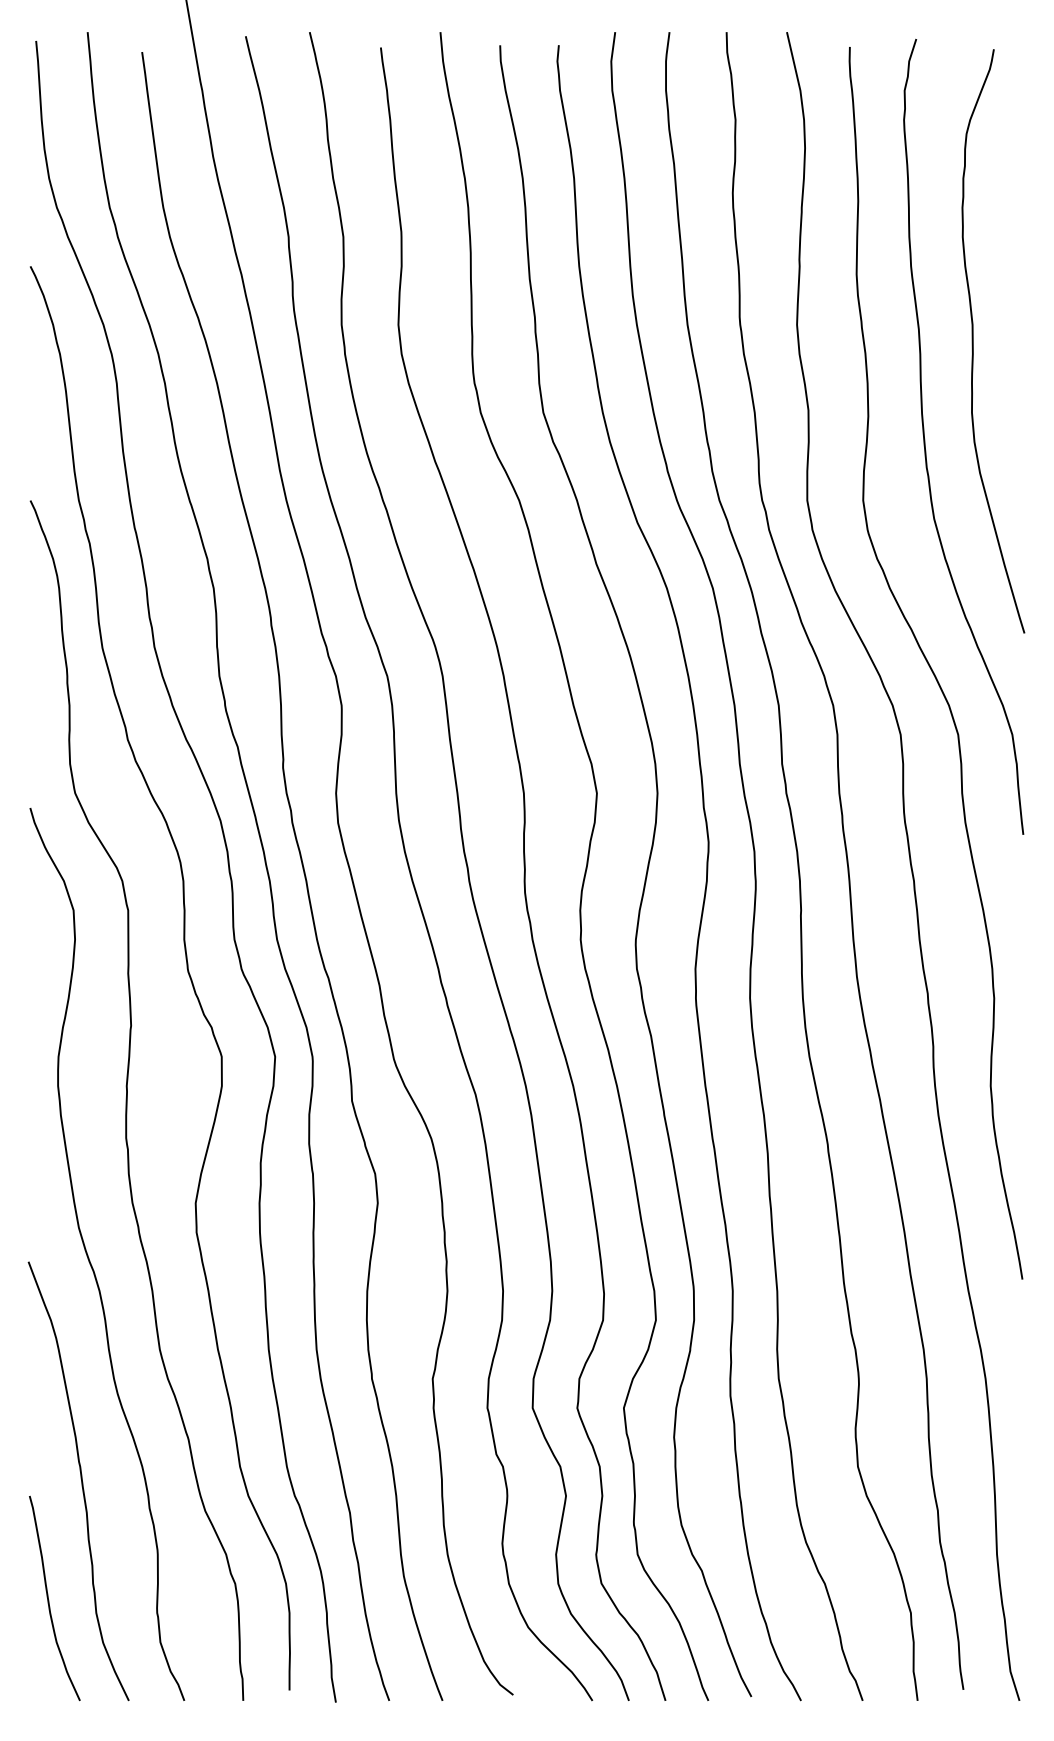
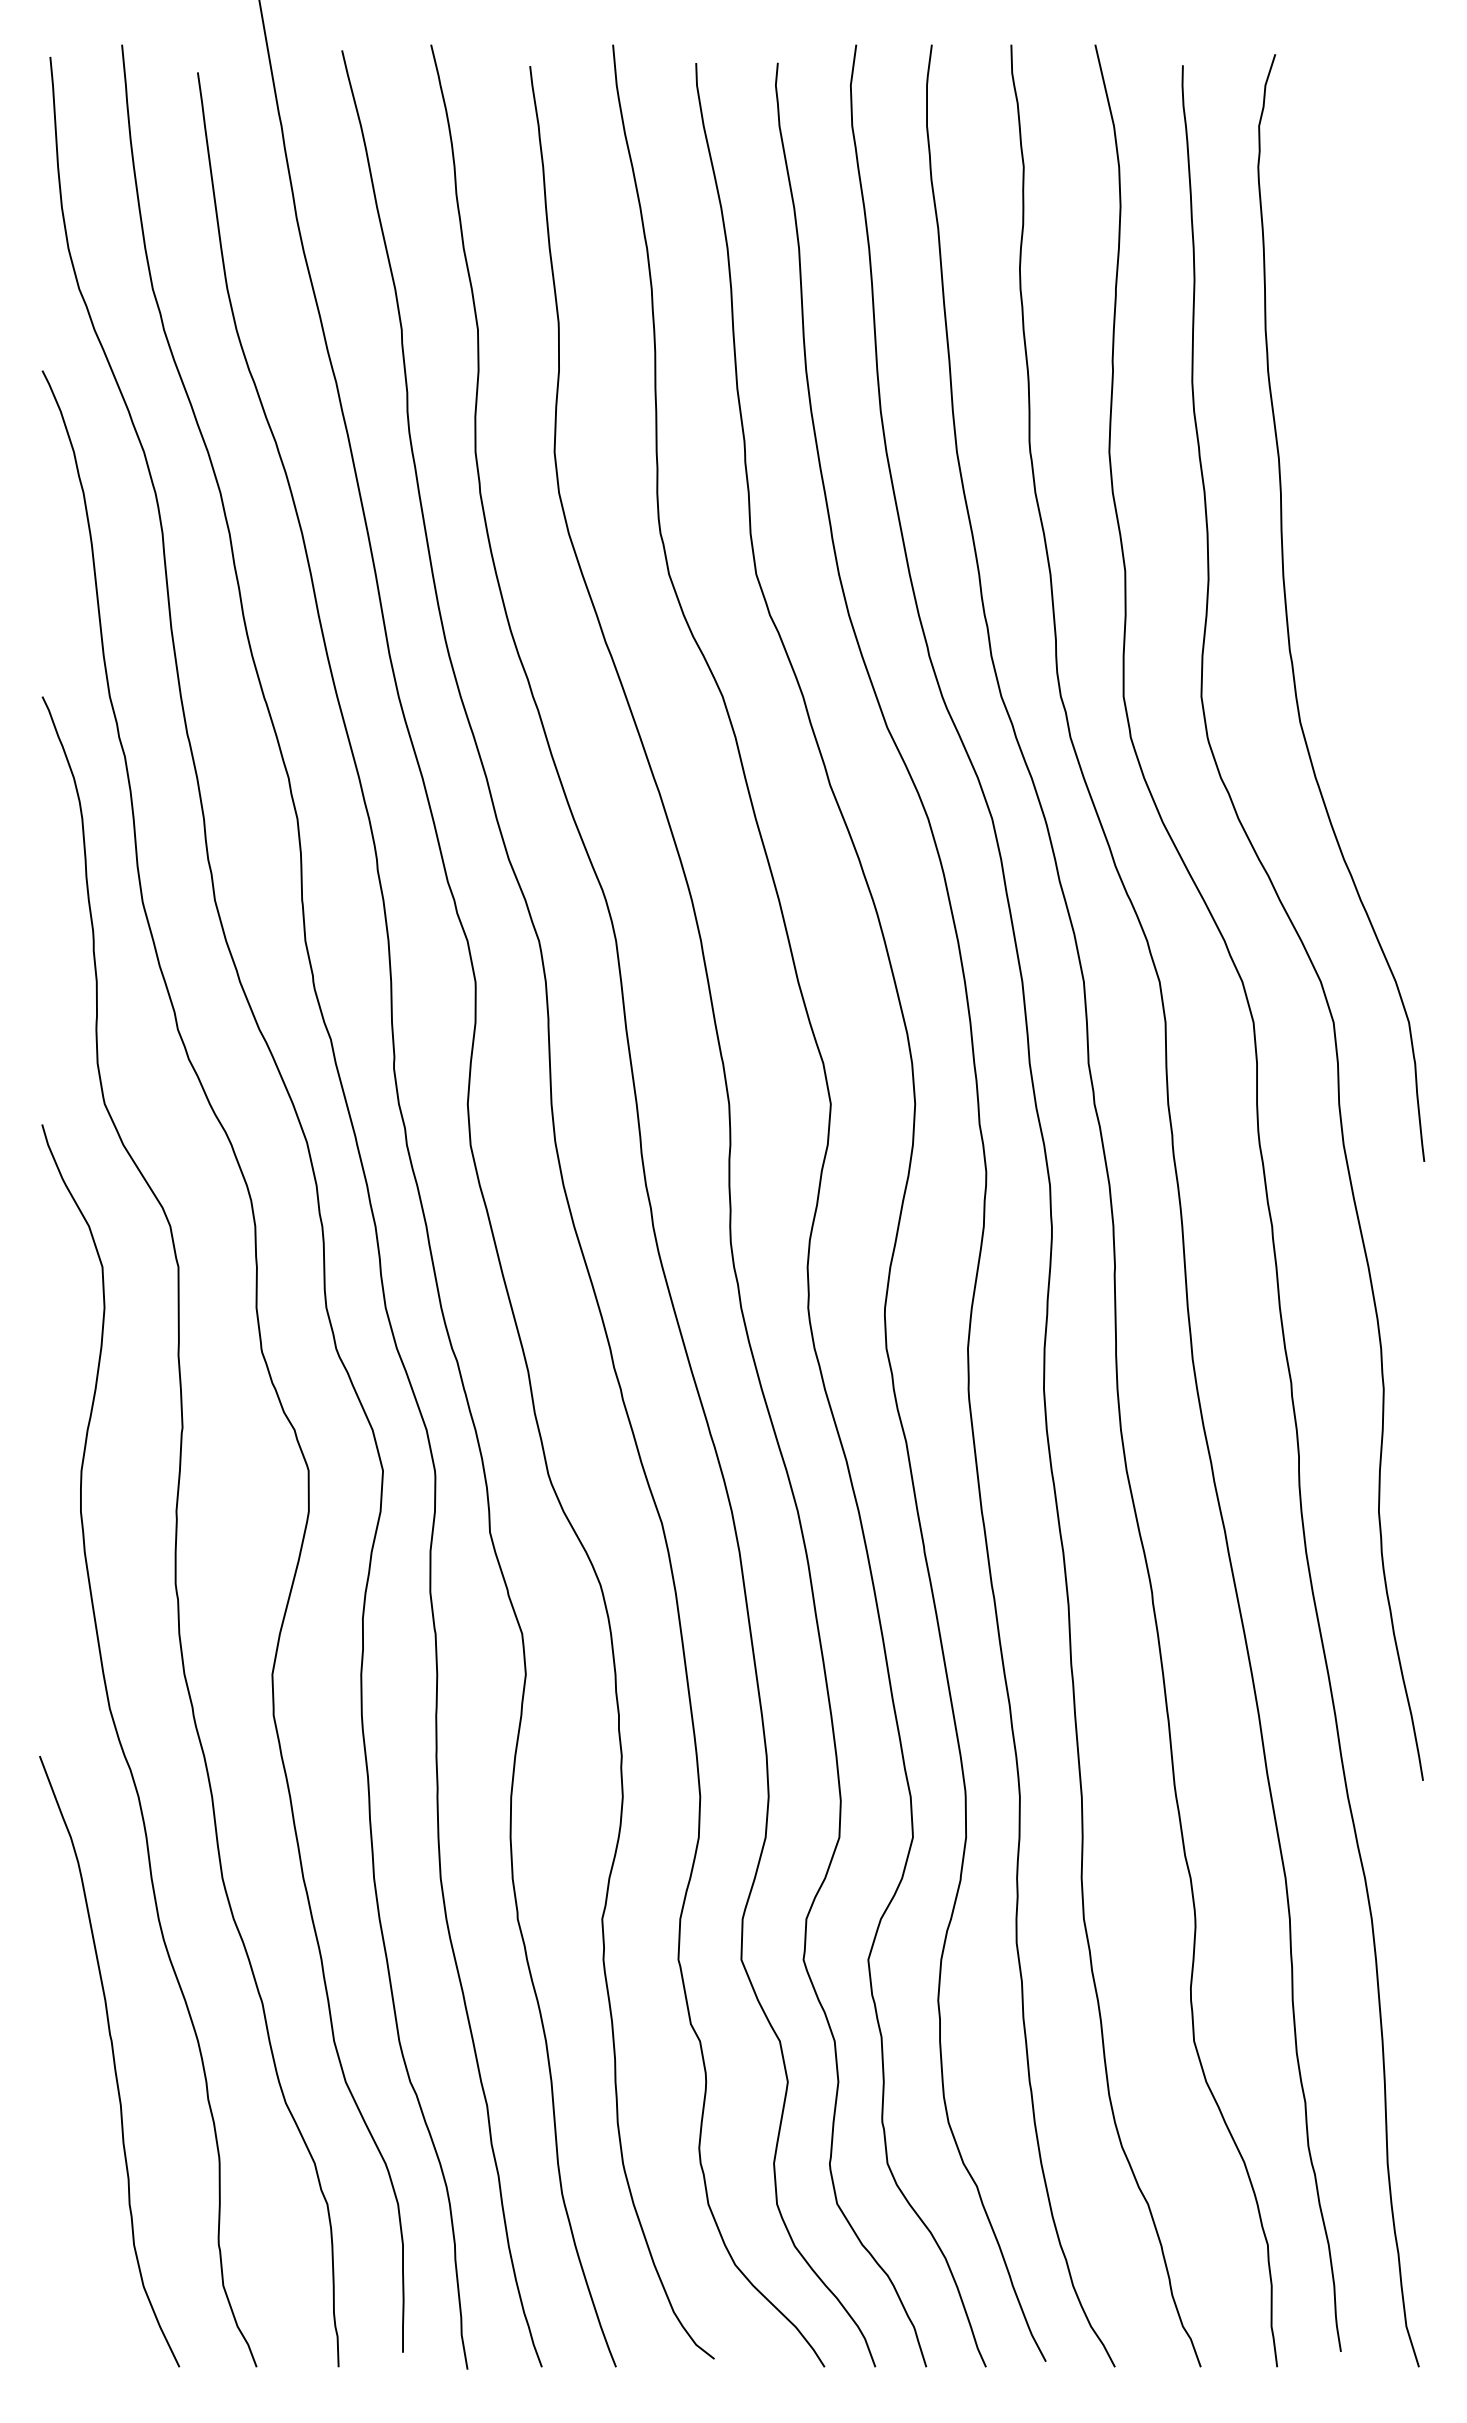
curve: (973, 340) -> (1354, 474), removed
curve: (49, 1600) -> (68, 2227), removed

